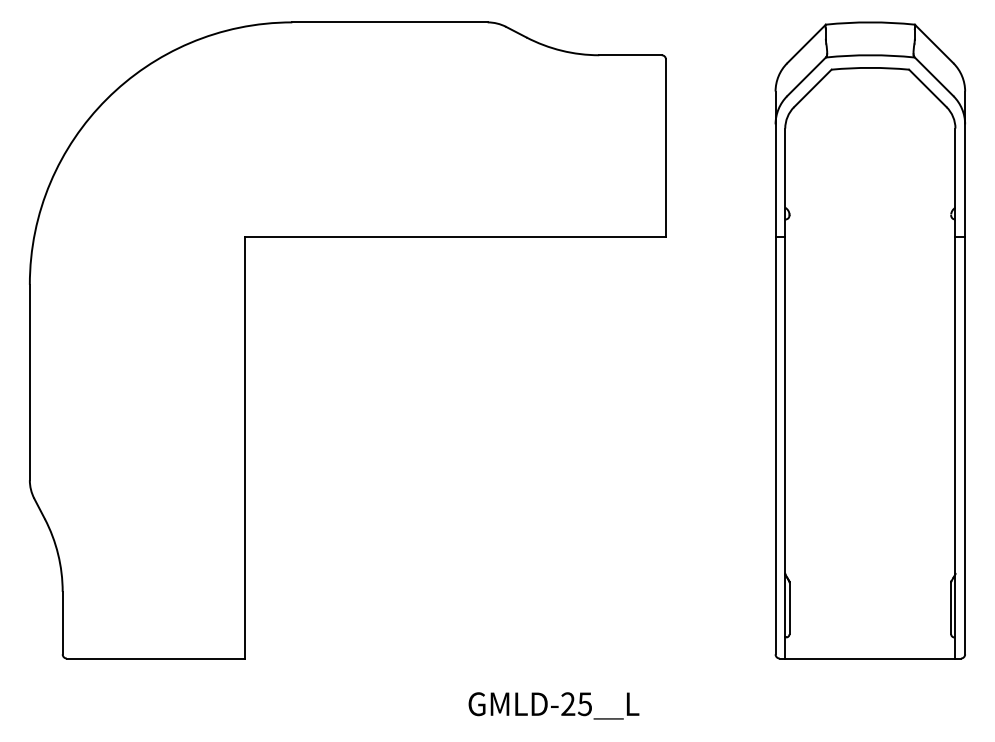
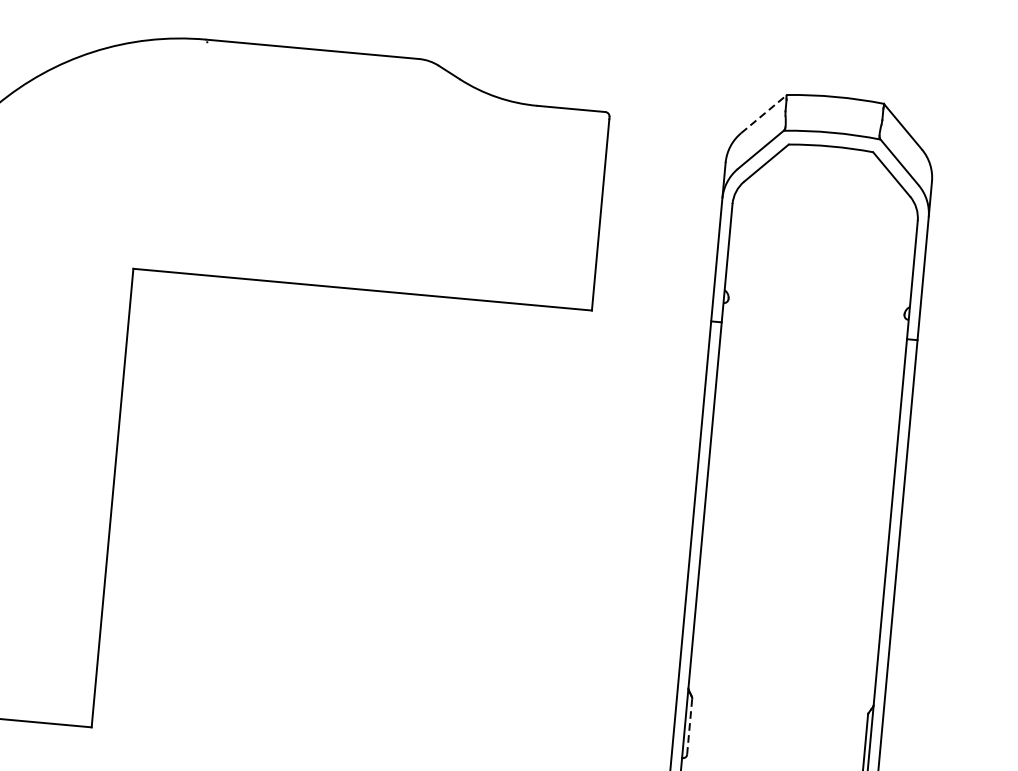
line: (806, 43) -> (764, 113), solid -> dashed
line: (789, 608) -> (689, 726), solid -> dashed

